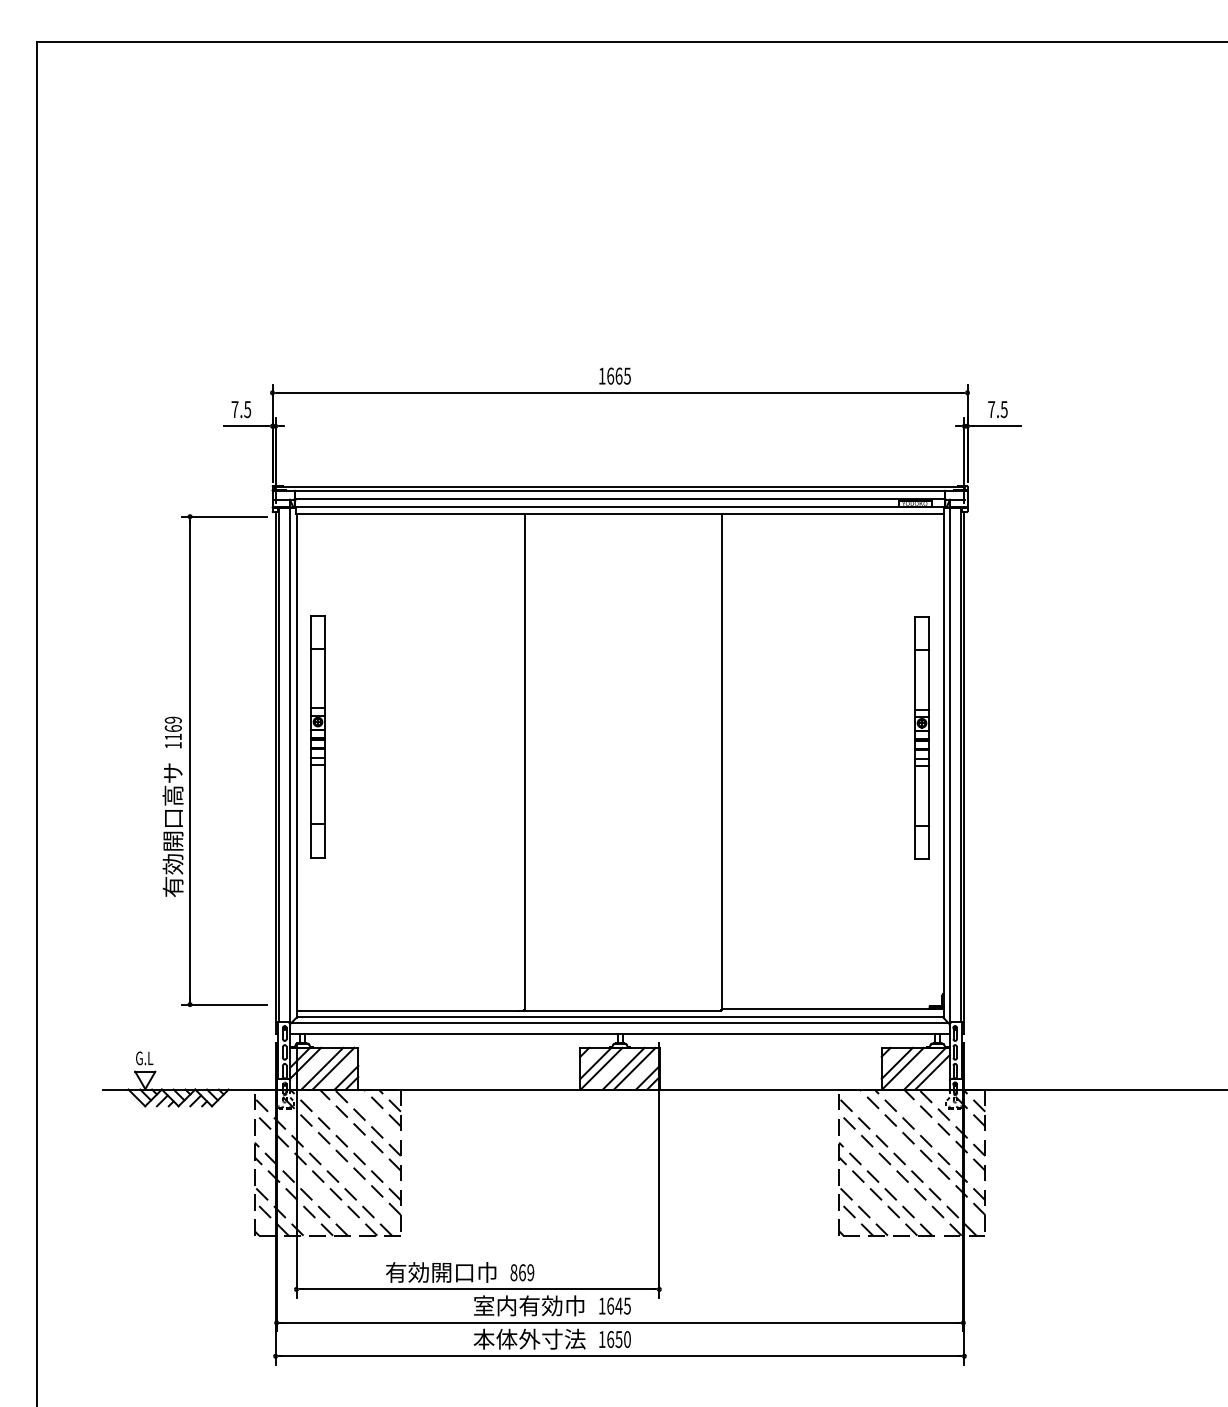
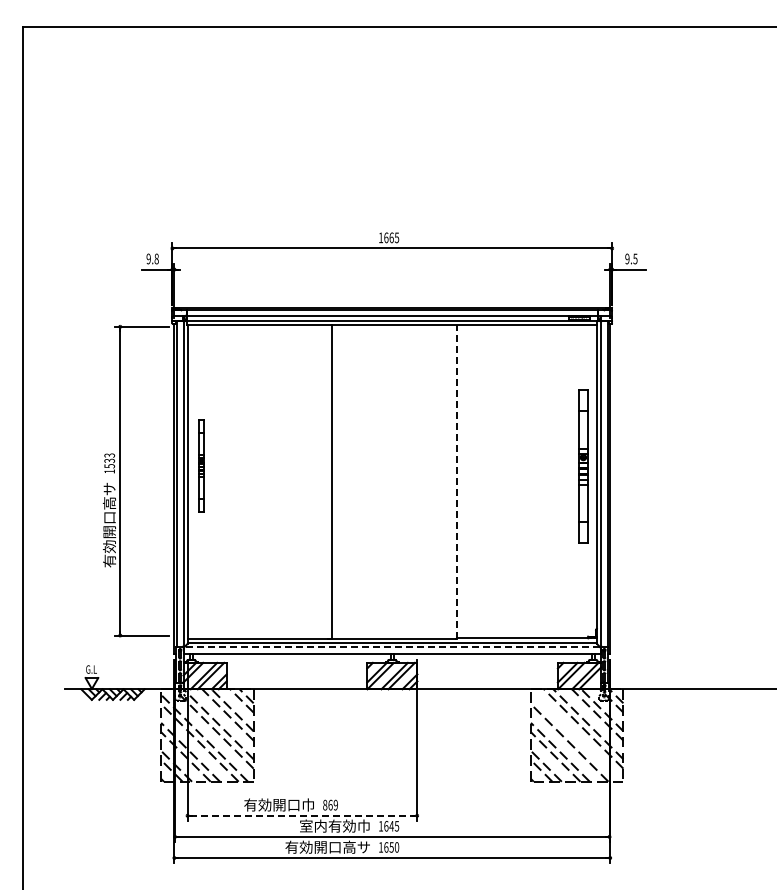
text: (241, 408) -> (152, 258), 7.5 -> 9.8
text: (991, 408) -> (627, 258), 7.5 -> 9.5
text: (173, 727) -> (109, 460), 1169 -> 1533
part: (318, 735) -> (201, 465), size x0.6
line: (723, 762) -> (457, 482), solid -> dashed
line: (618, 1023) -> (391, 647), solid -> dashed
line: (906, 1165) -> (573, 737), removed
line: (478, 1289) -> (302, 815), solid -> dashed
text: (517, 1338) -> (327, 846), 本体外寸法 -> 有効開口高サ

